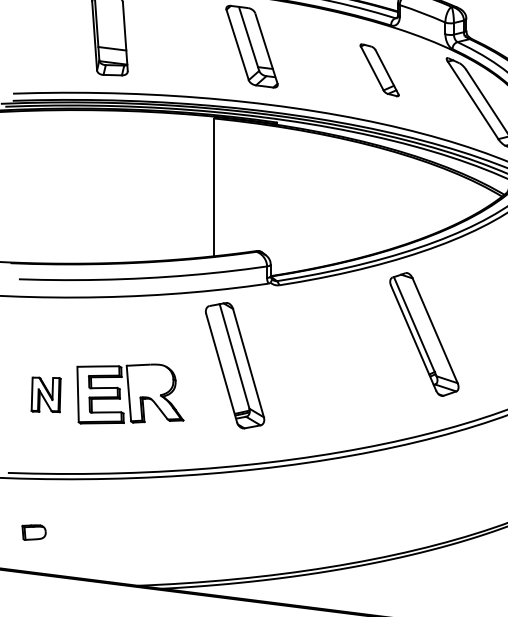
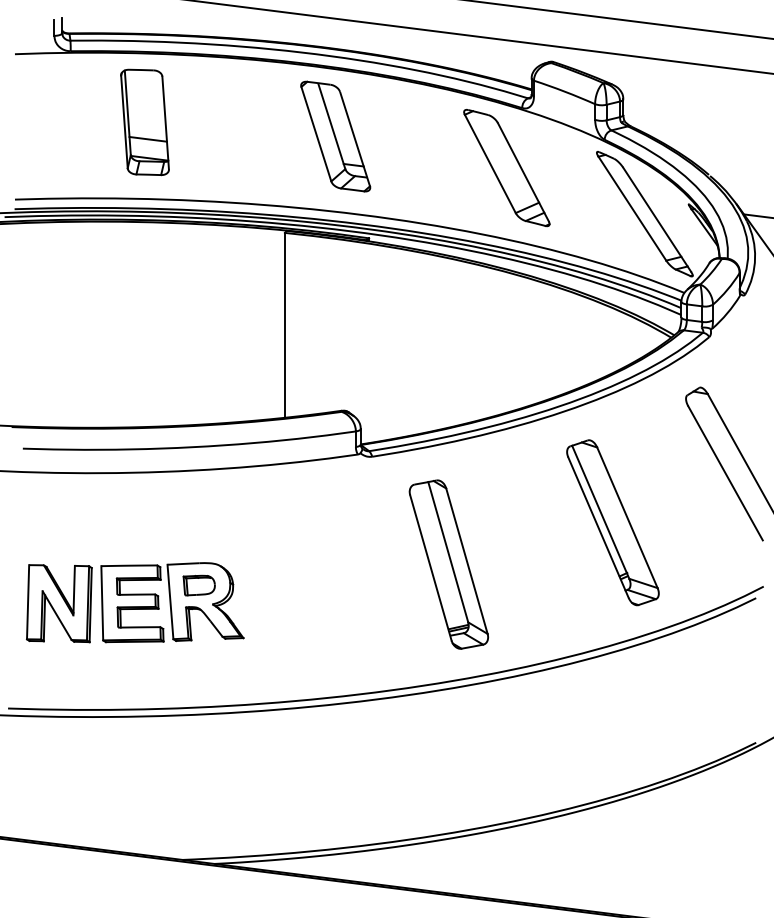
part: (379, 70) -> (506, 168), size x1.67
part: (424, 334) -> (612, 522), moved
part: (234, 365) -> (448, 564), moved
part: (46, 394) -> (59, 603), size x1.67
part: (33, 532) -> (198, 585), moved

